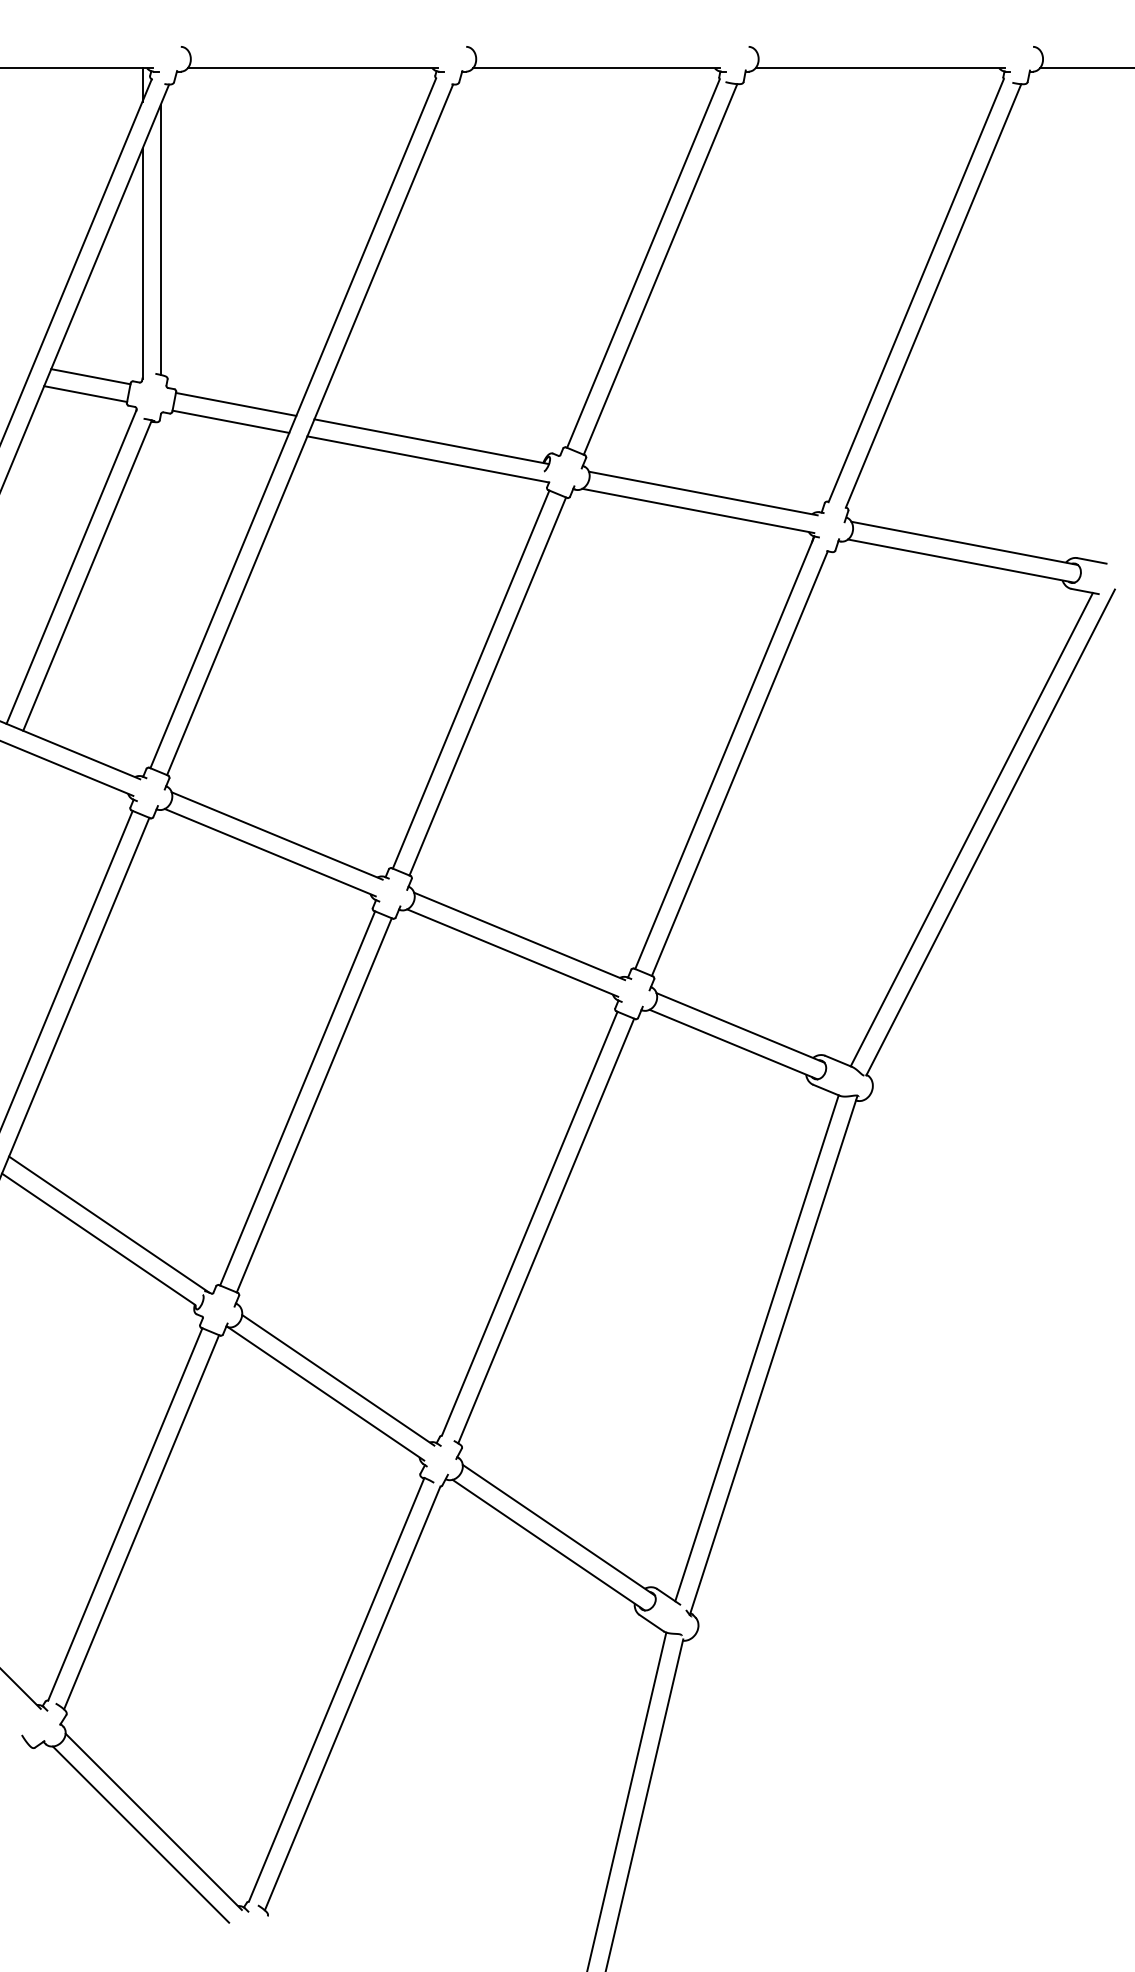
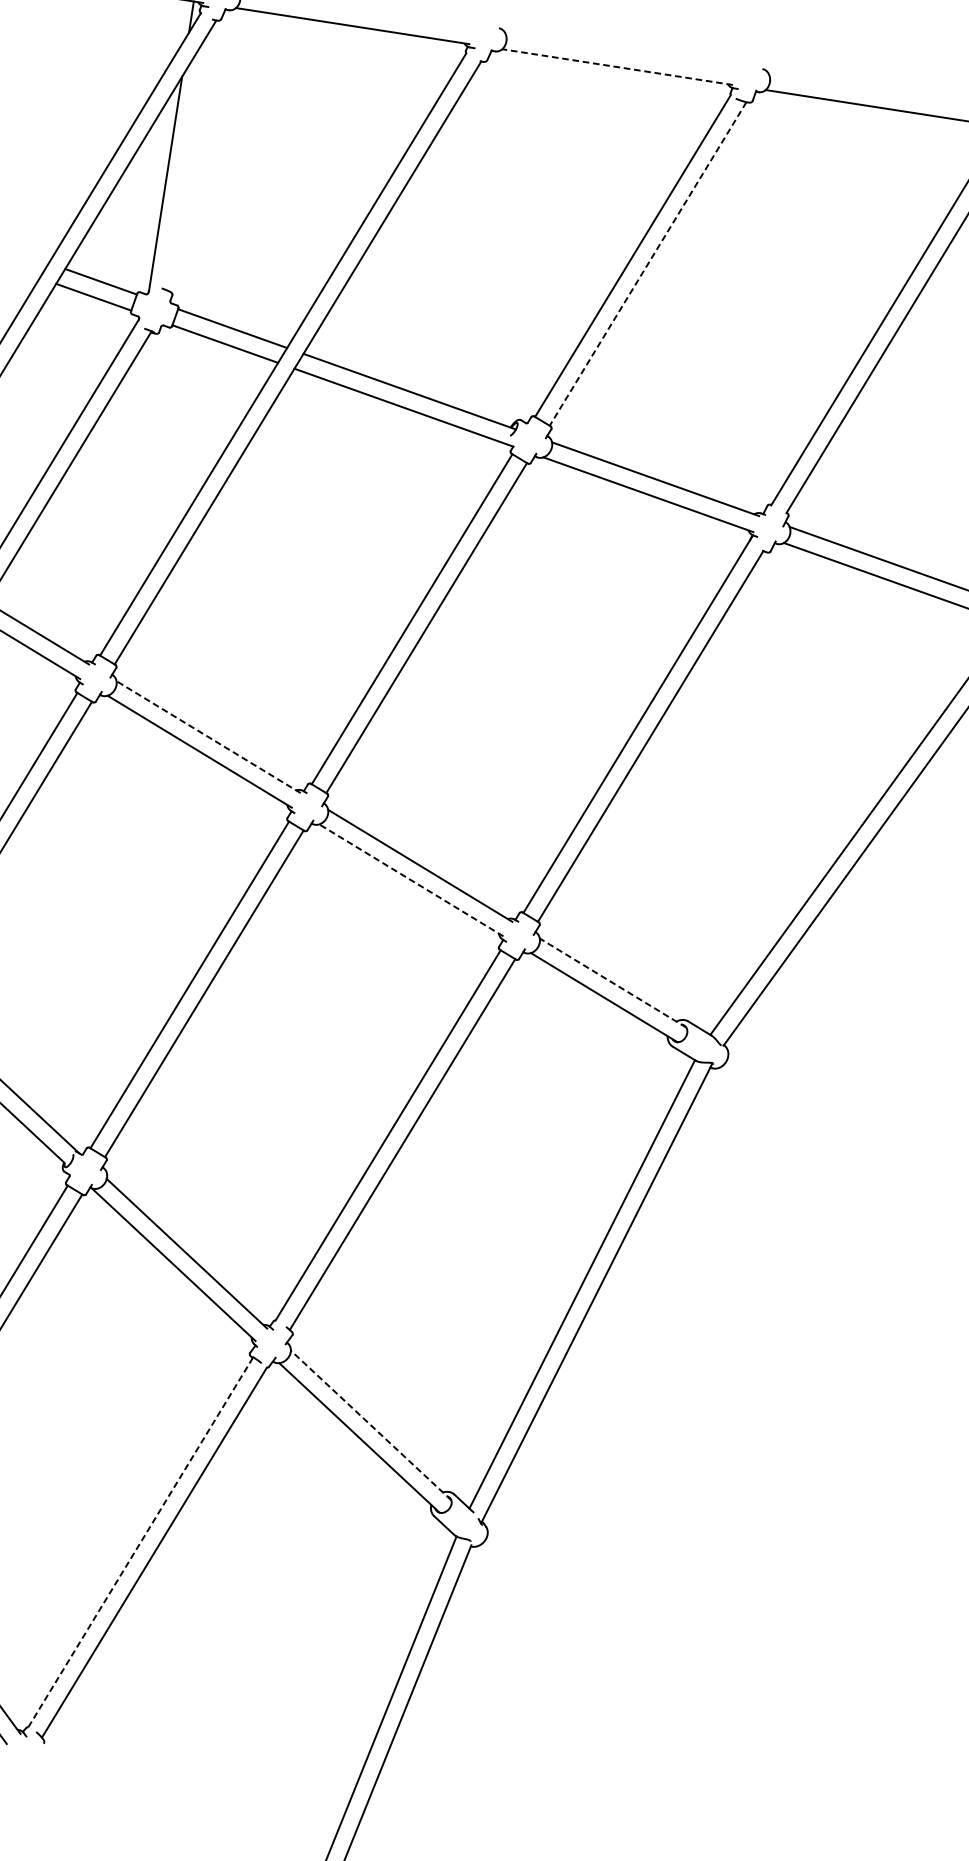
line: (596, 68) -> (617, 67), solid -> dashed
line: (160, 239) -> (185, 163), removed
line: (660, 269) -> (648, 264), solid -> dashed
line: (276, 835) -> (208, 736), solid -> dashed
line: (512, 952) -> (411, 879), solid -> dashed
line: (740, 1027) -> (613, 982), solid -> dashed
line: (558, 1529) -> (370, 1424), solid -> dashed
line: (336, 1689) -> (140, 1541), solid -> dashed

